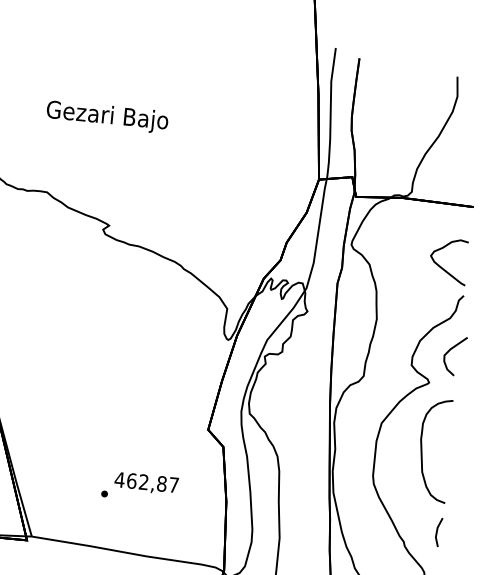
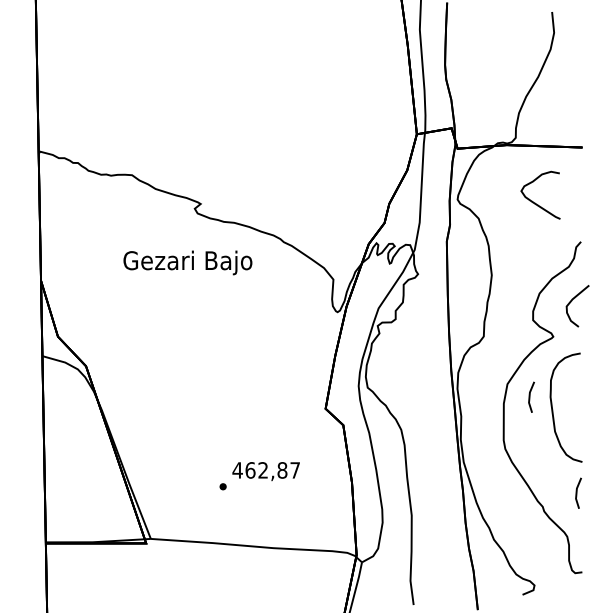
text: (107, 116) -> (187, 262), moved
curve: (443, 267) -> (535, 202), moved
line: (402, 436) -> (530, 396), added

